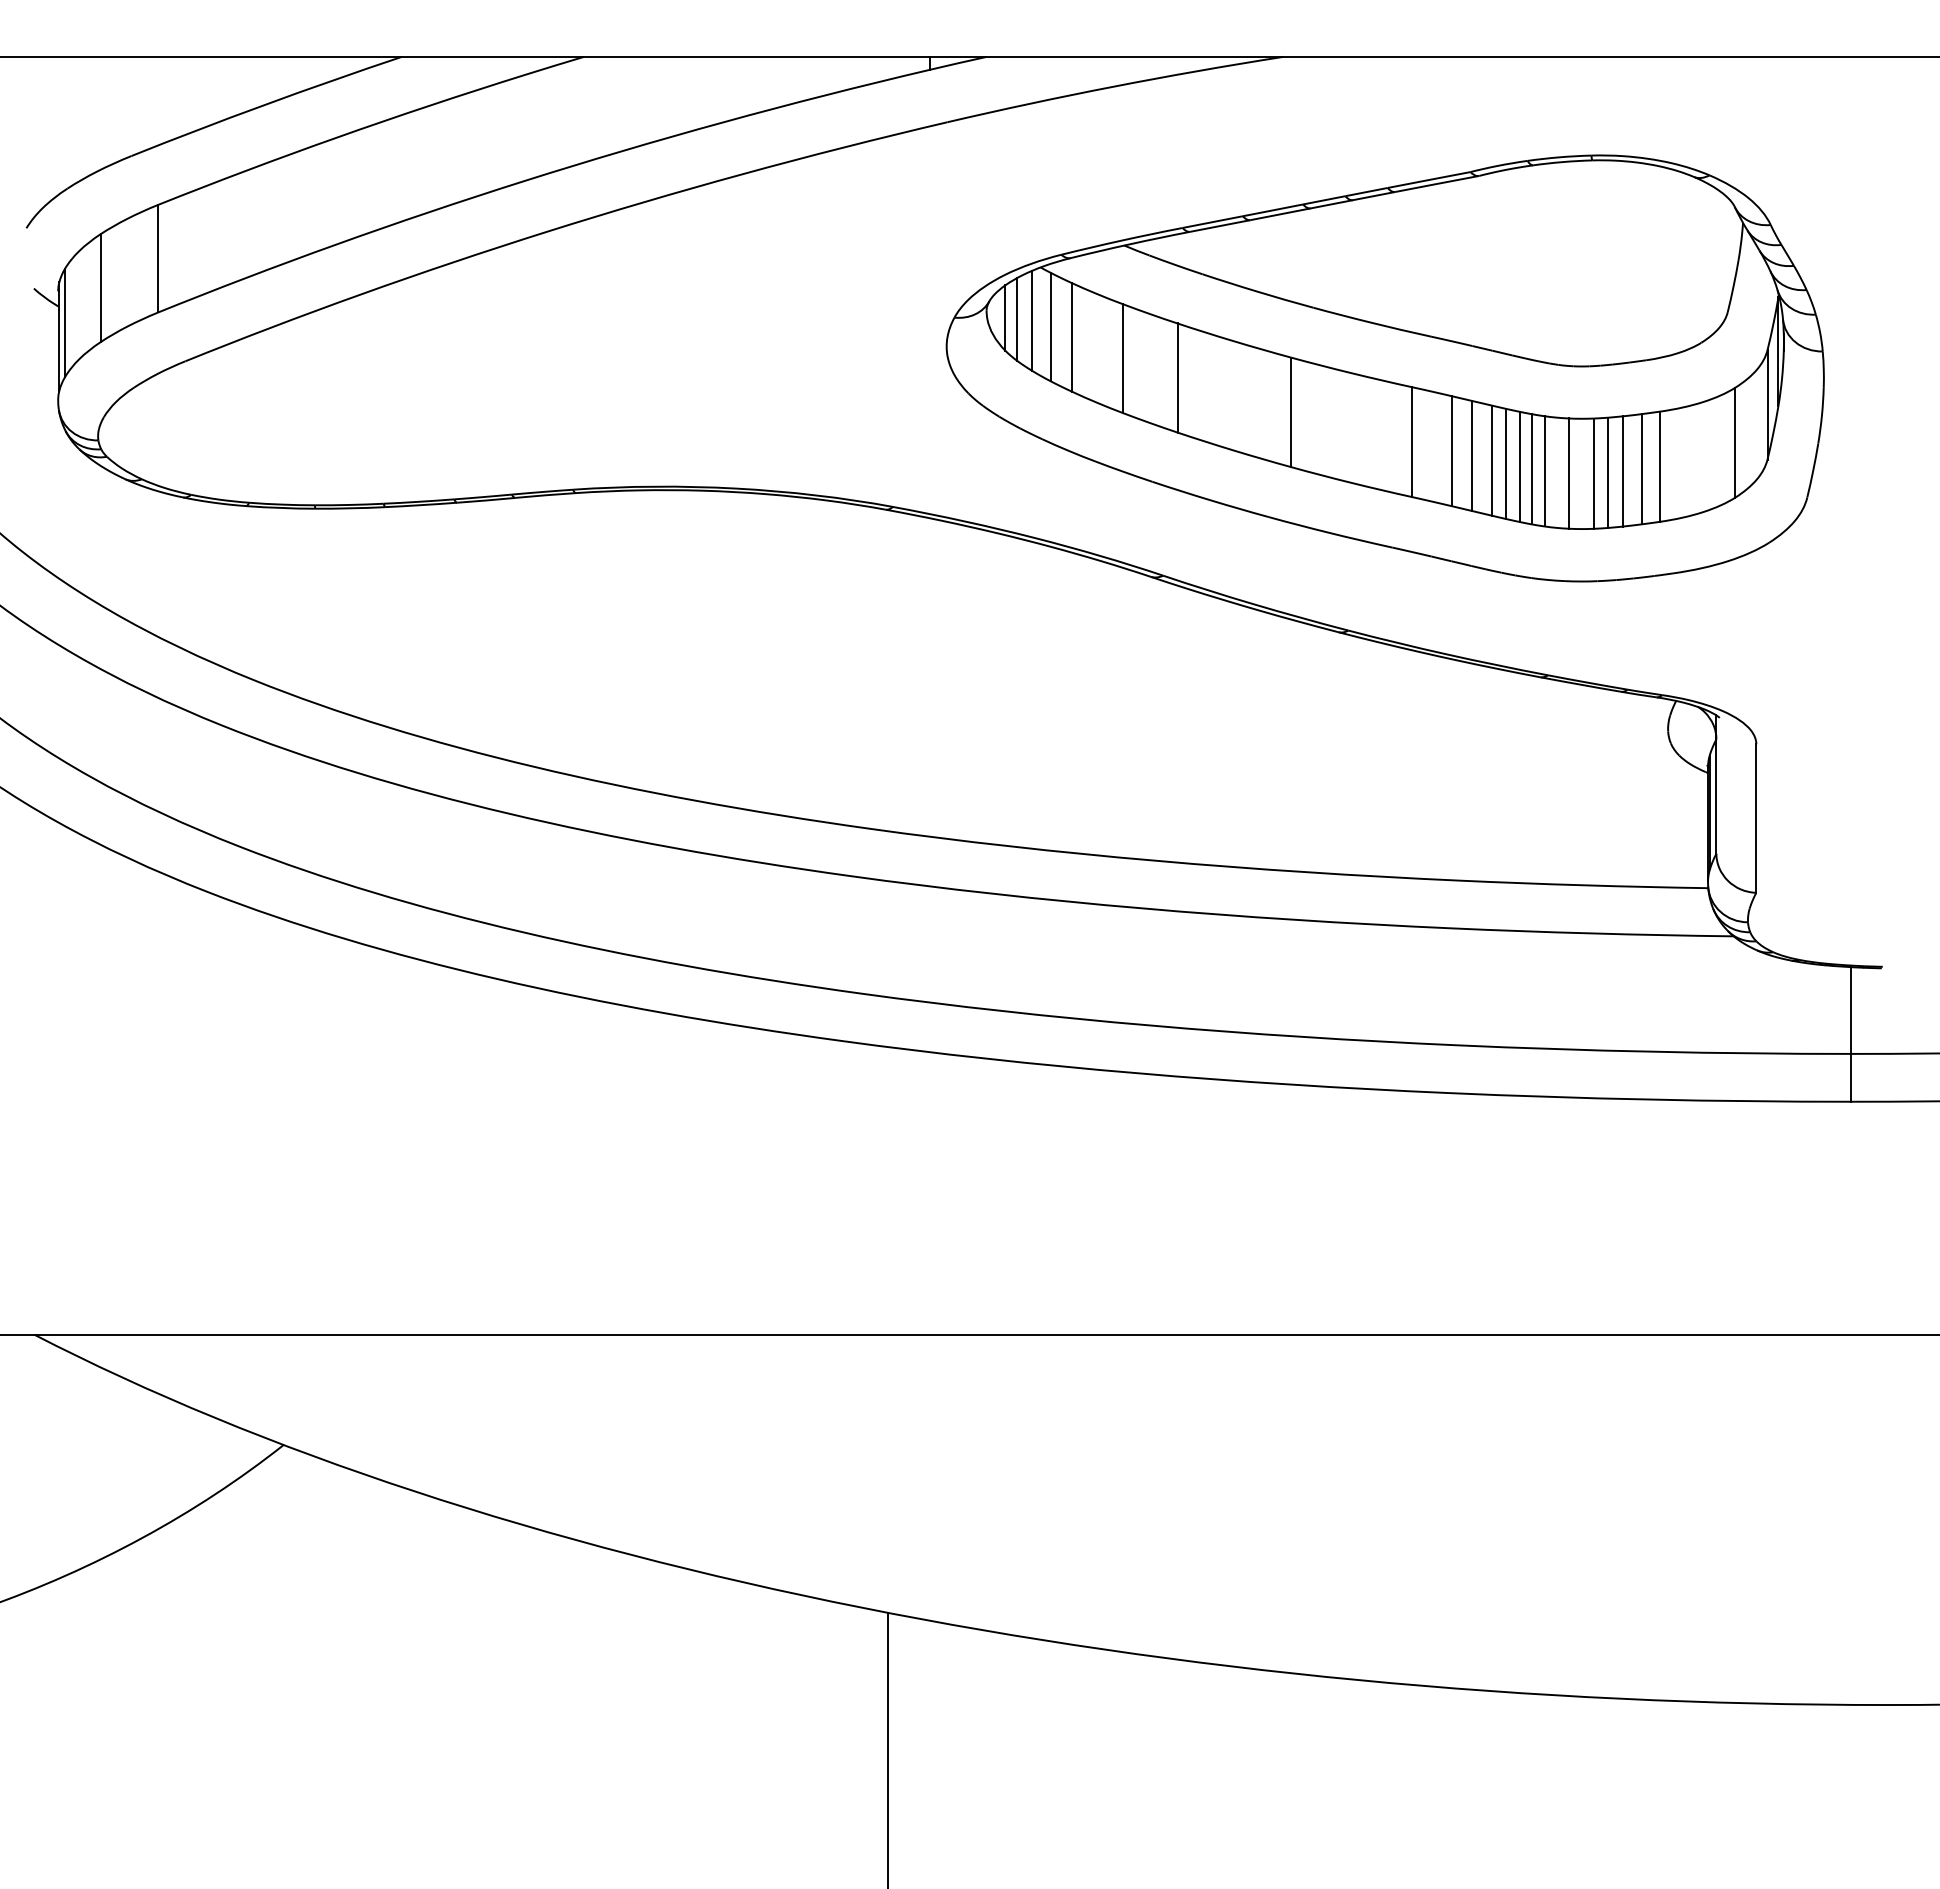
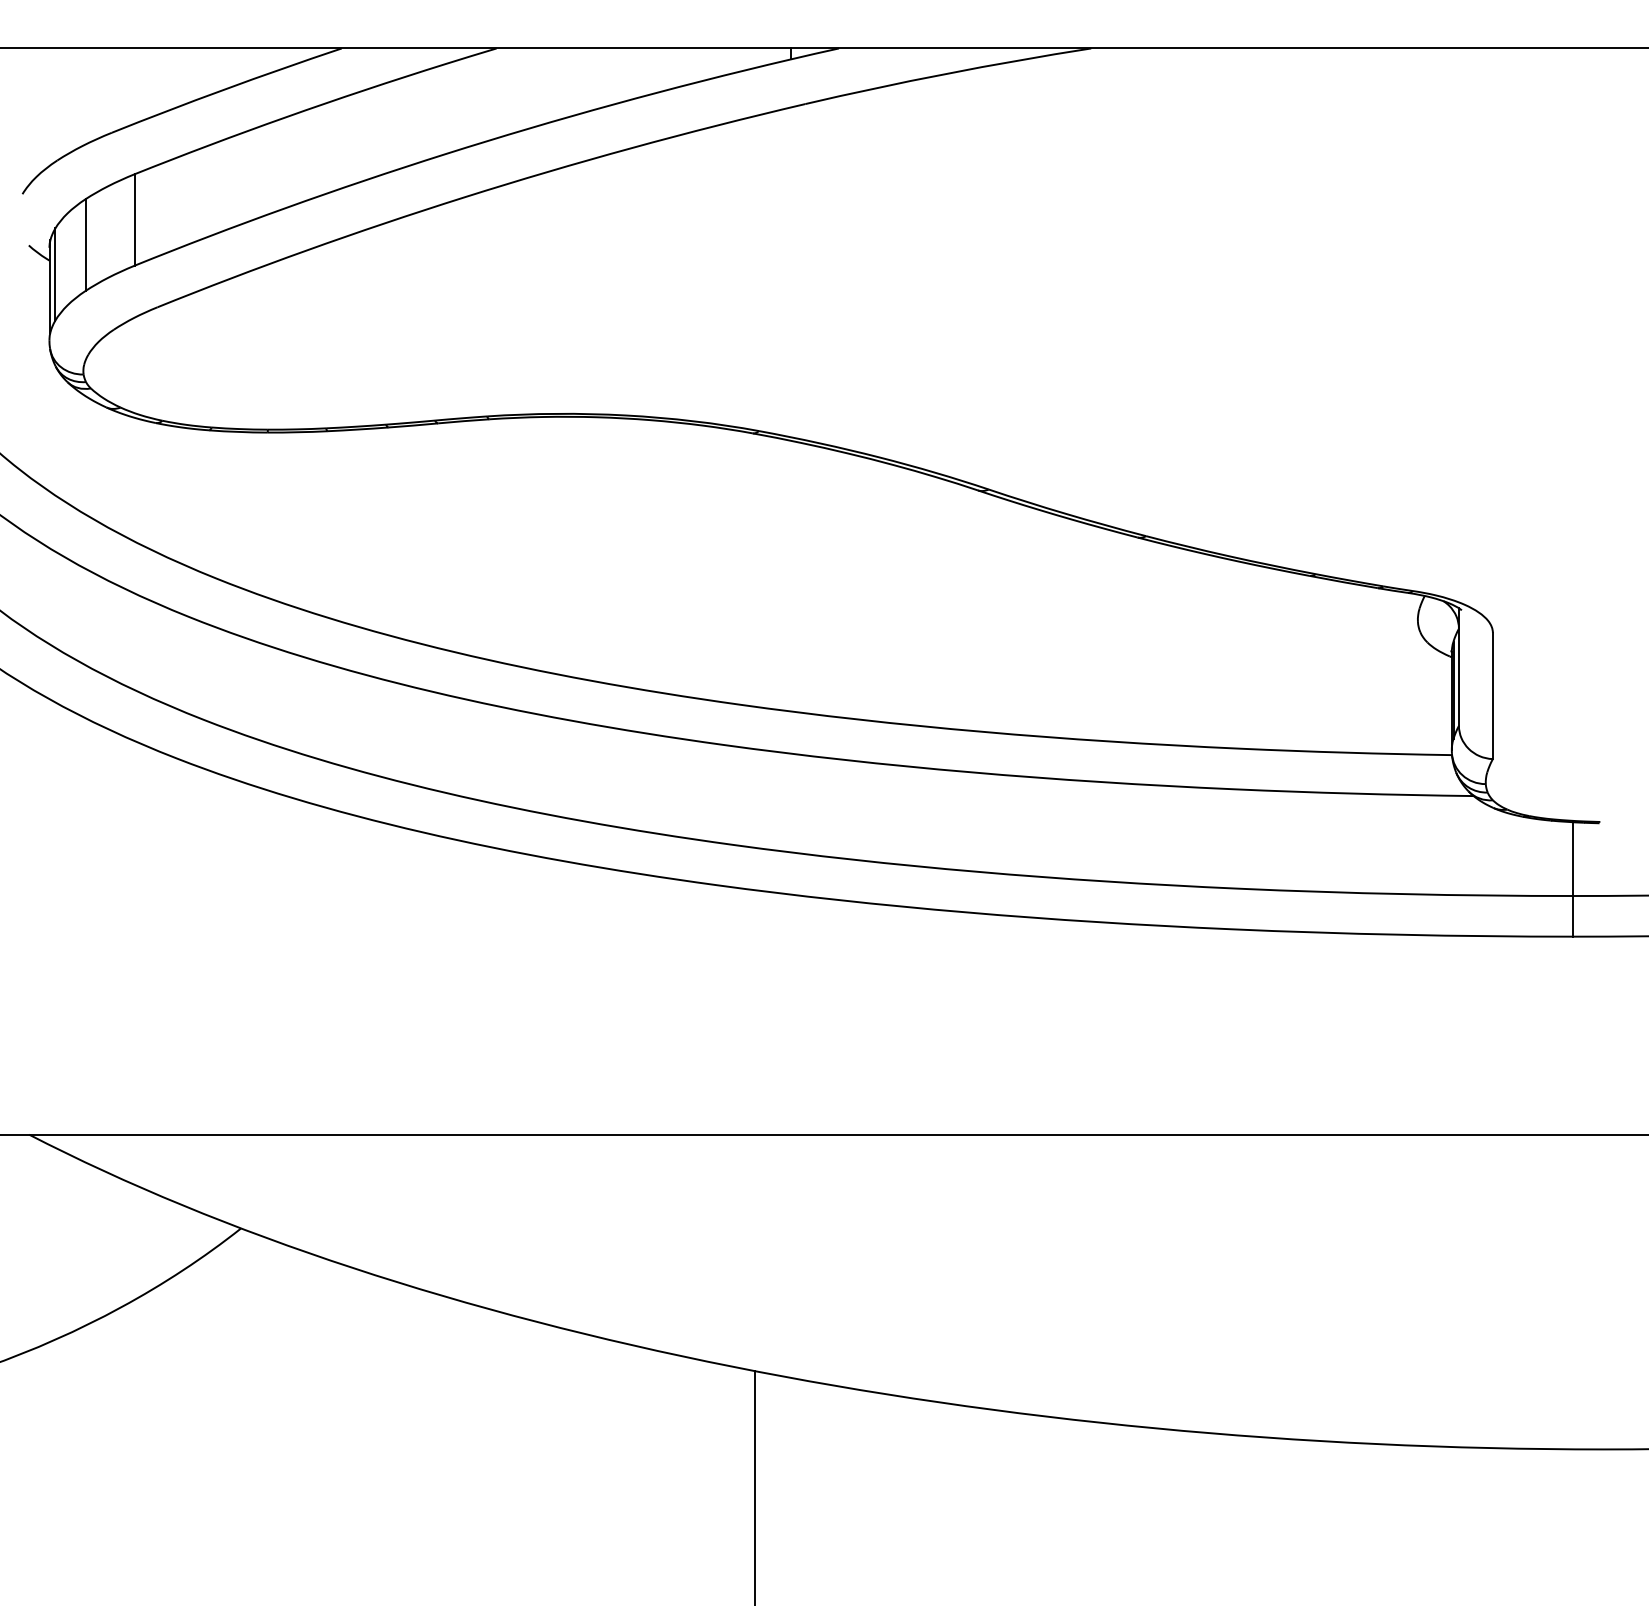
part: (1384, 368) -> (1176, 313), removed

